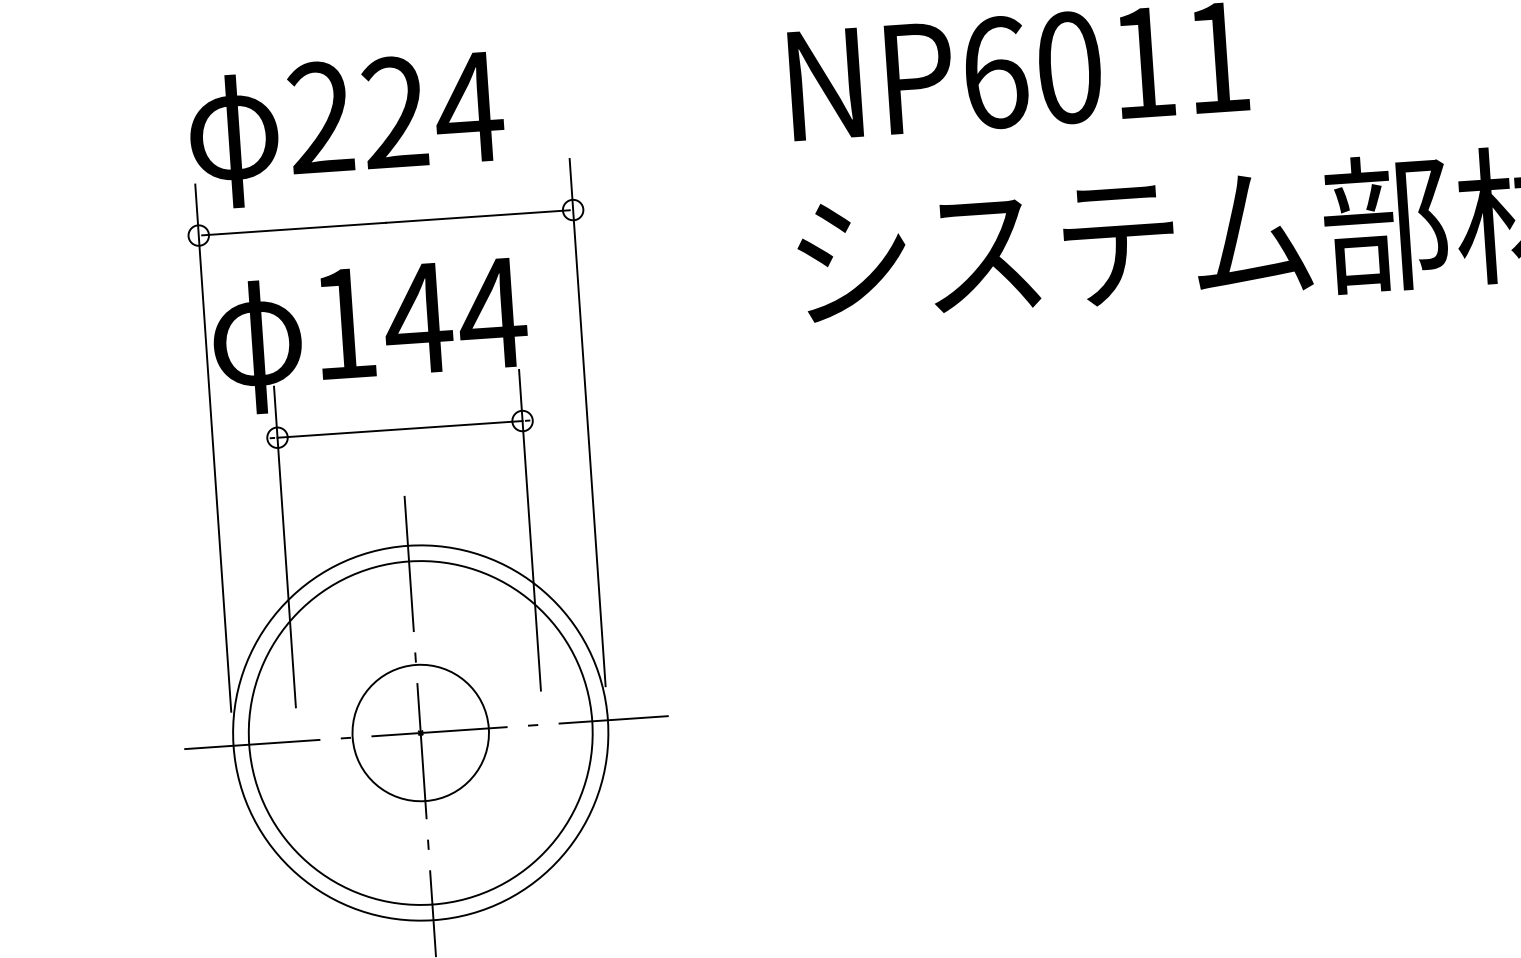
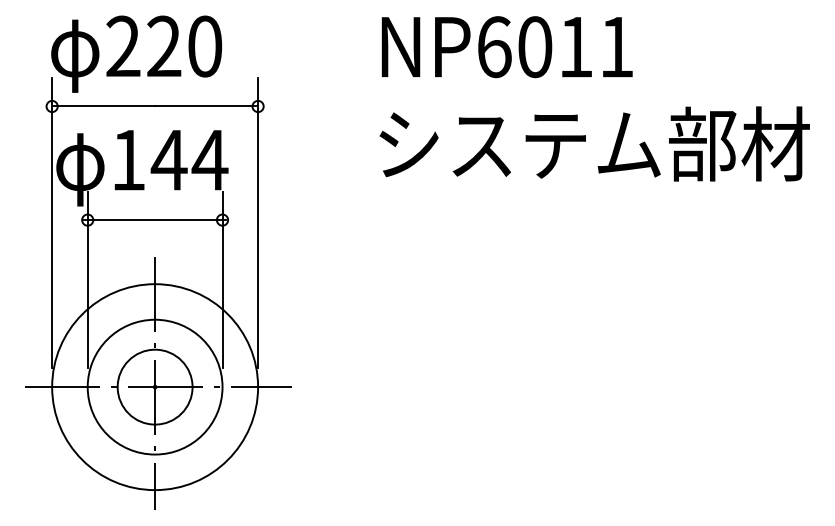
text: (468, 107) -> (204, 46), 224 -> 220
circle: (419, 731) -> (154, 386), size x0.71

